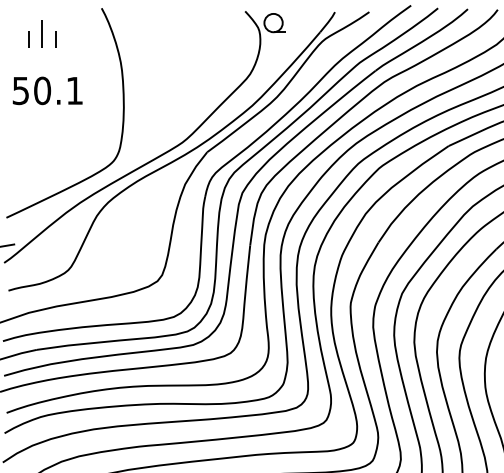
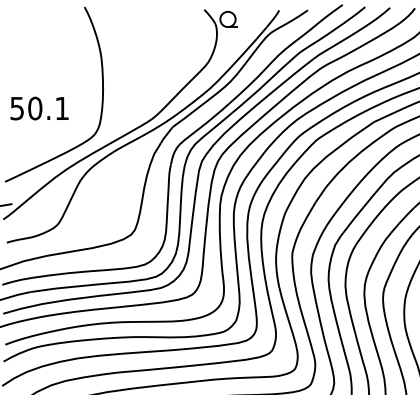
part: (42, 33) -> (35, 28), removed
text: (47, 90) -> (39, 108), moved

